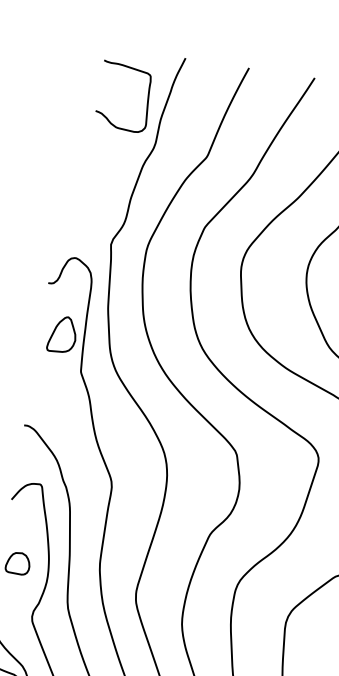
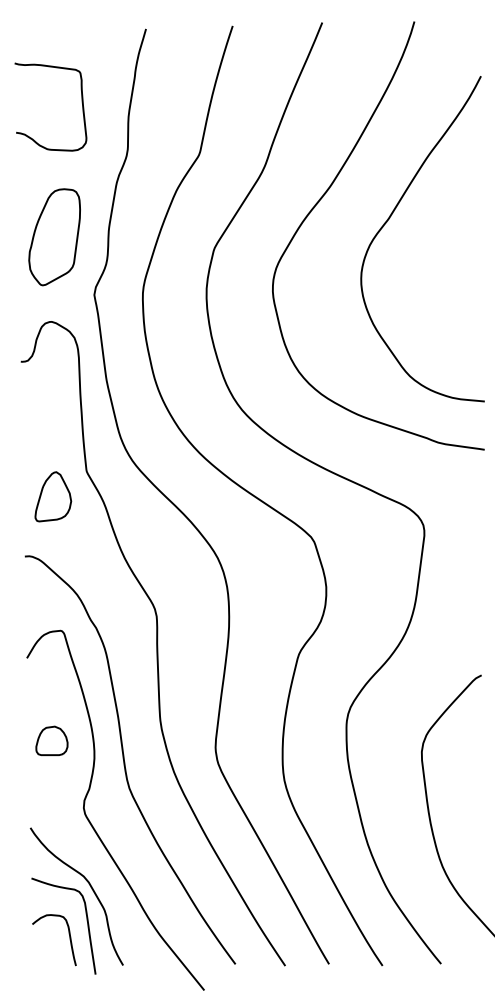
curve: (147, 98) -> (81, 102), moved
part: (90, 197) -> (54, 237), added
part: (63, 334) -> (53, 496), moved

